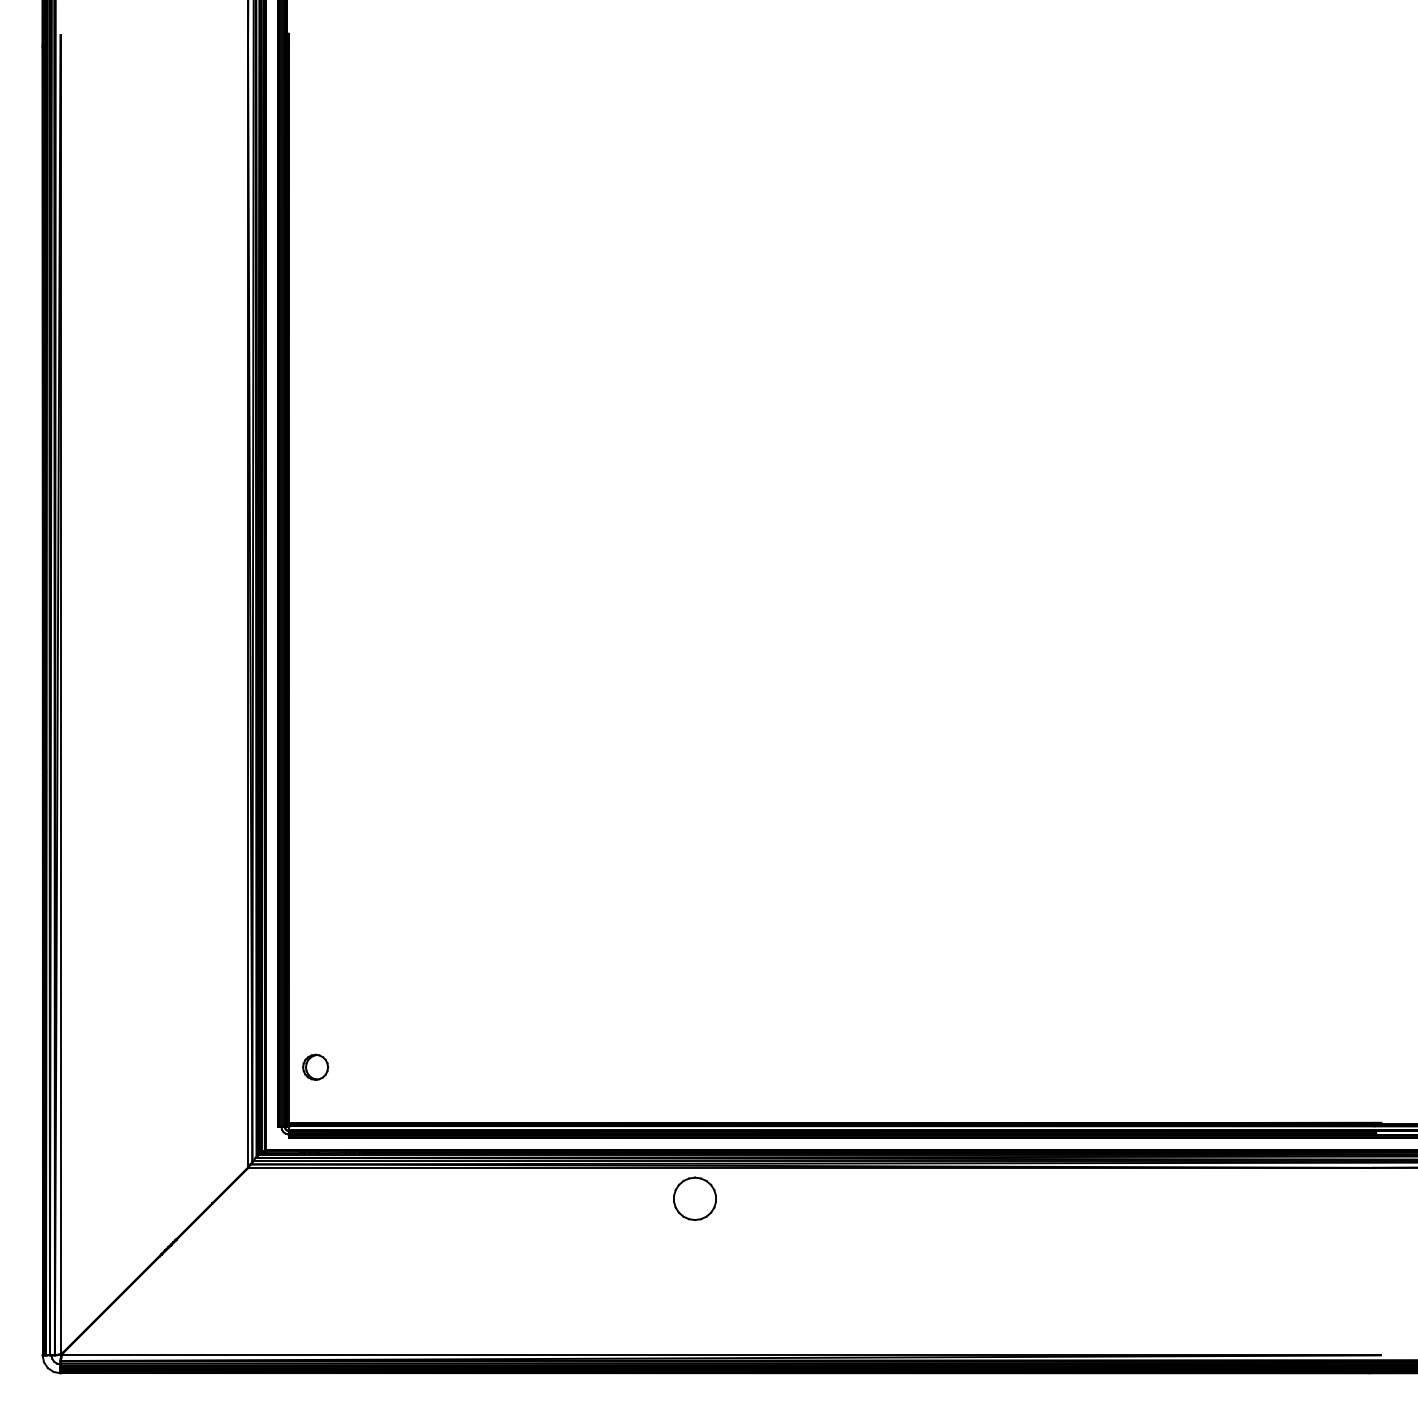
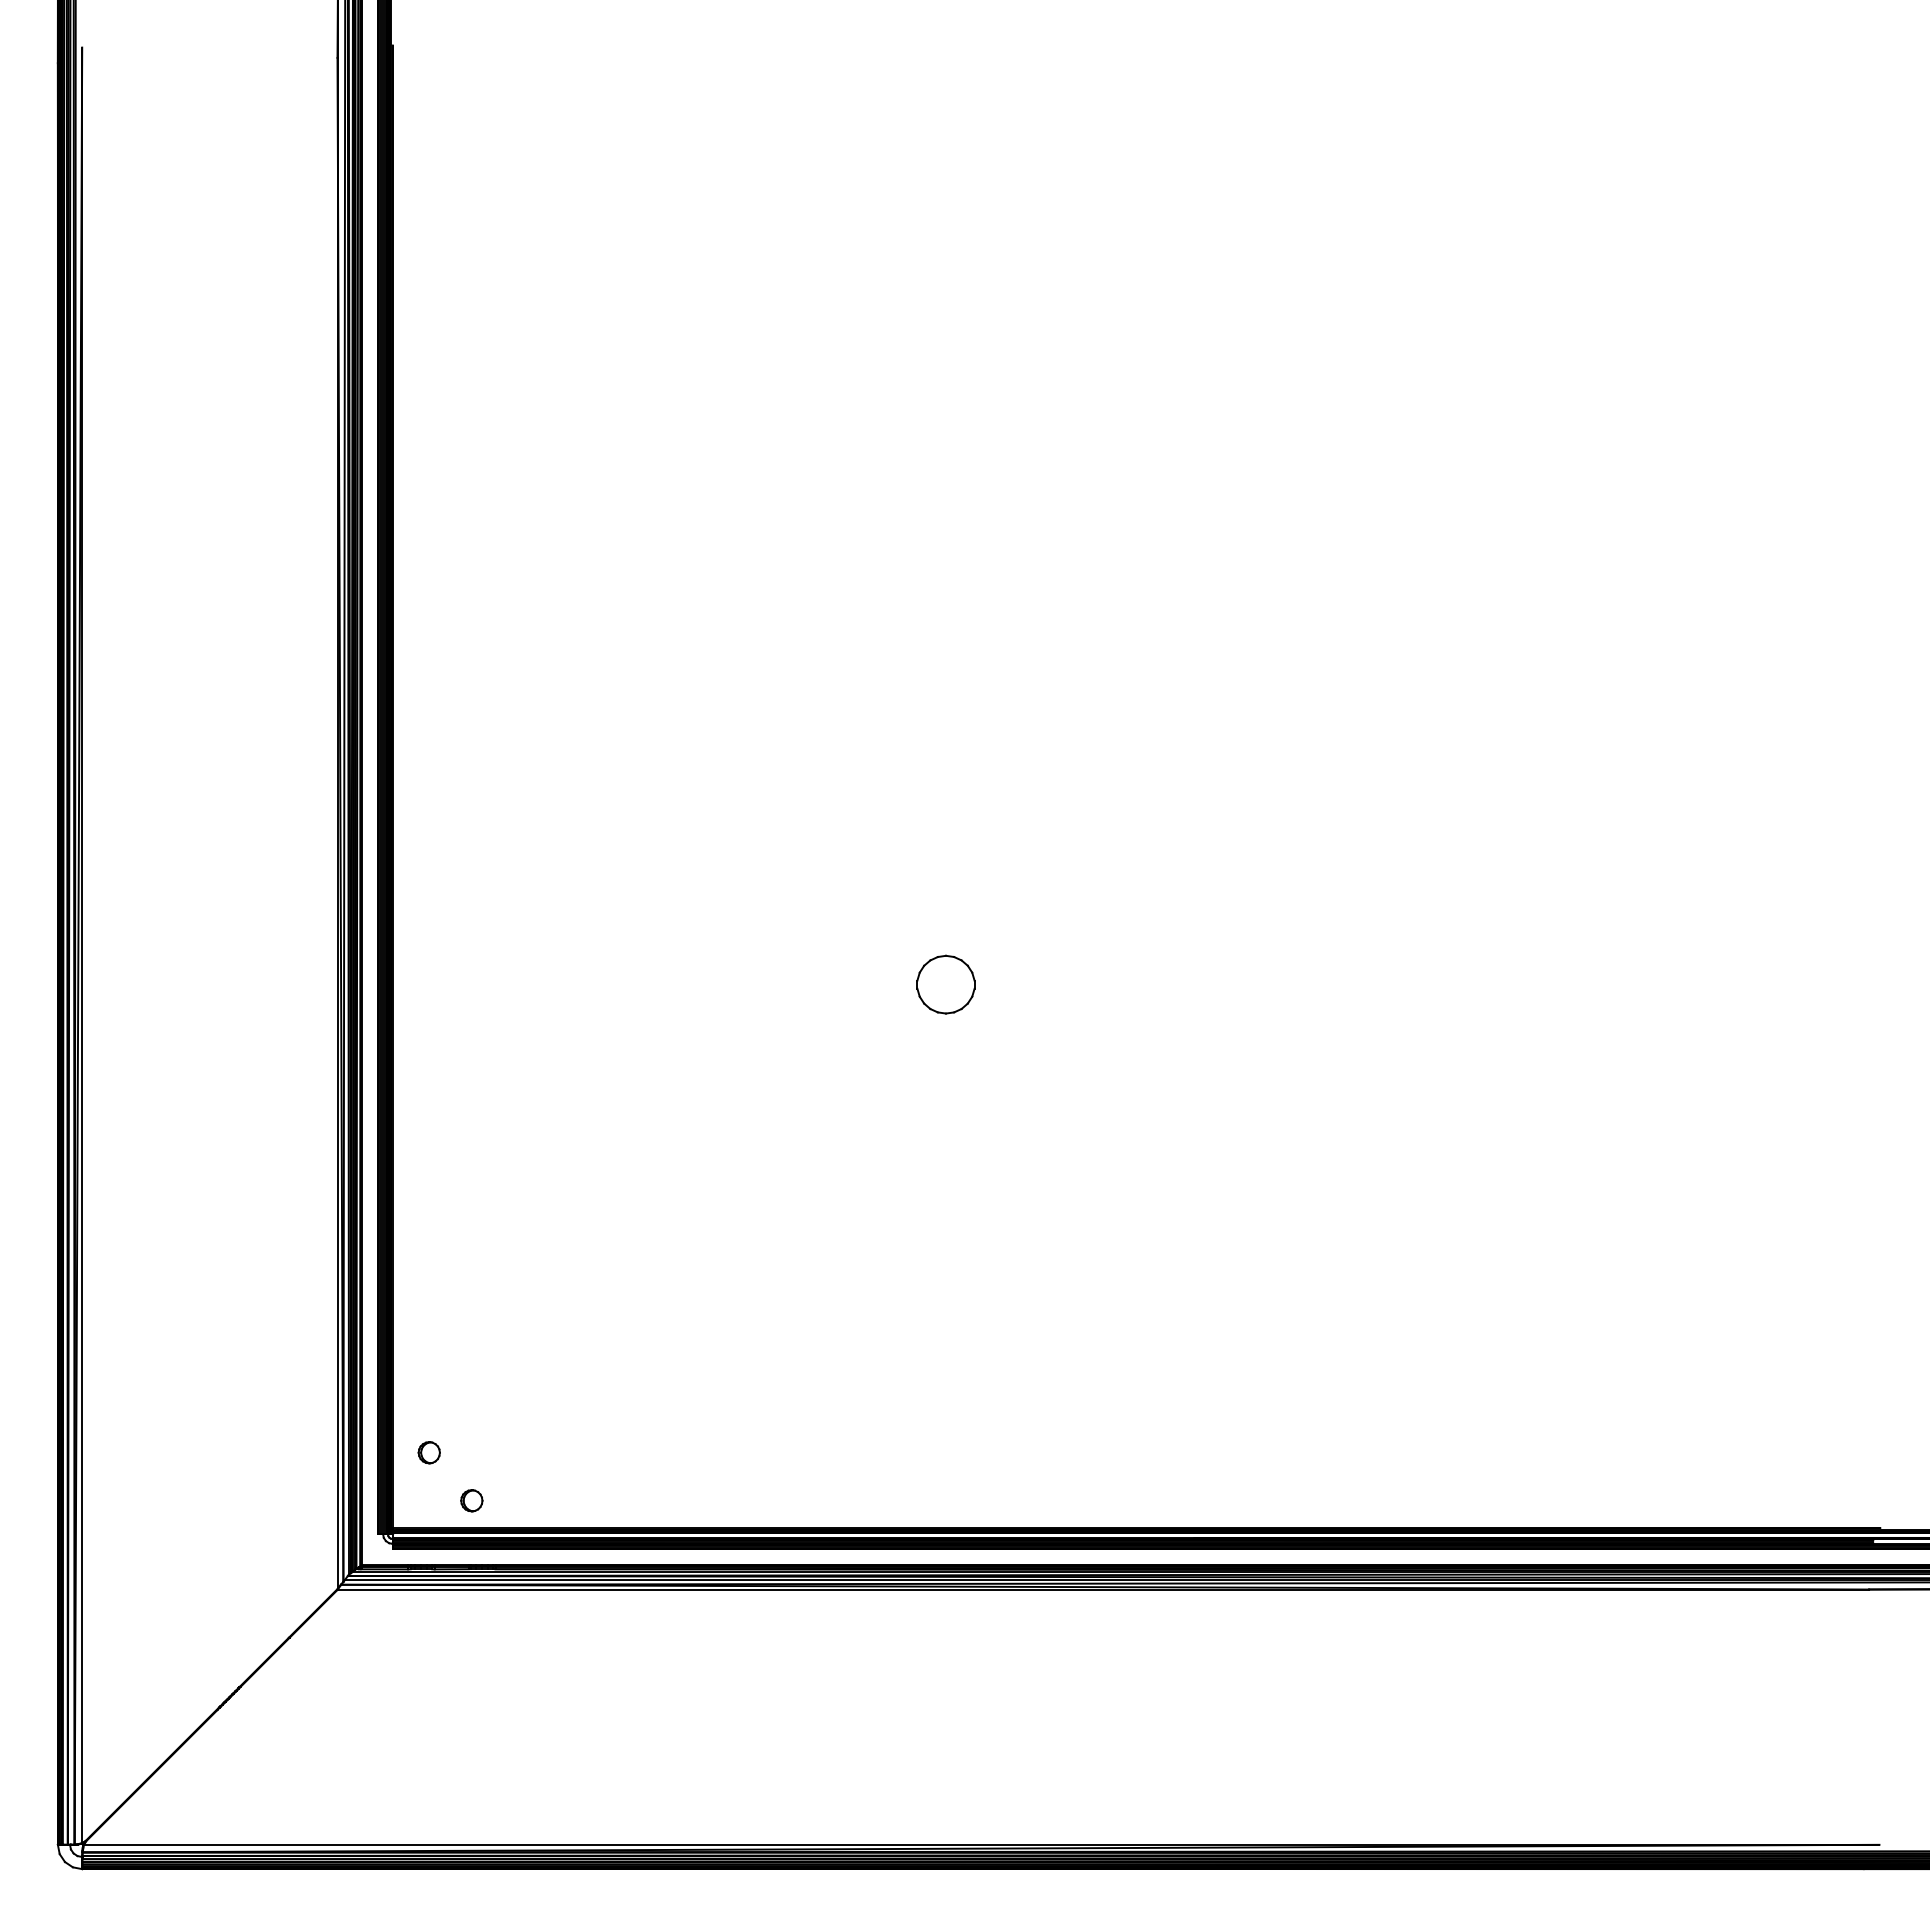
part: (314, 1067) -> (428, 1452), size x0.62
part: (346, 1102) -> (471, 1500), added
part: (694, 1198) -> (945, 984), moved

